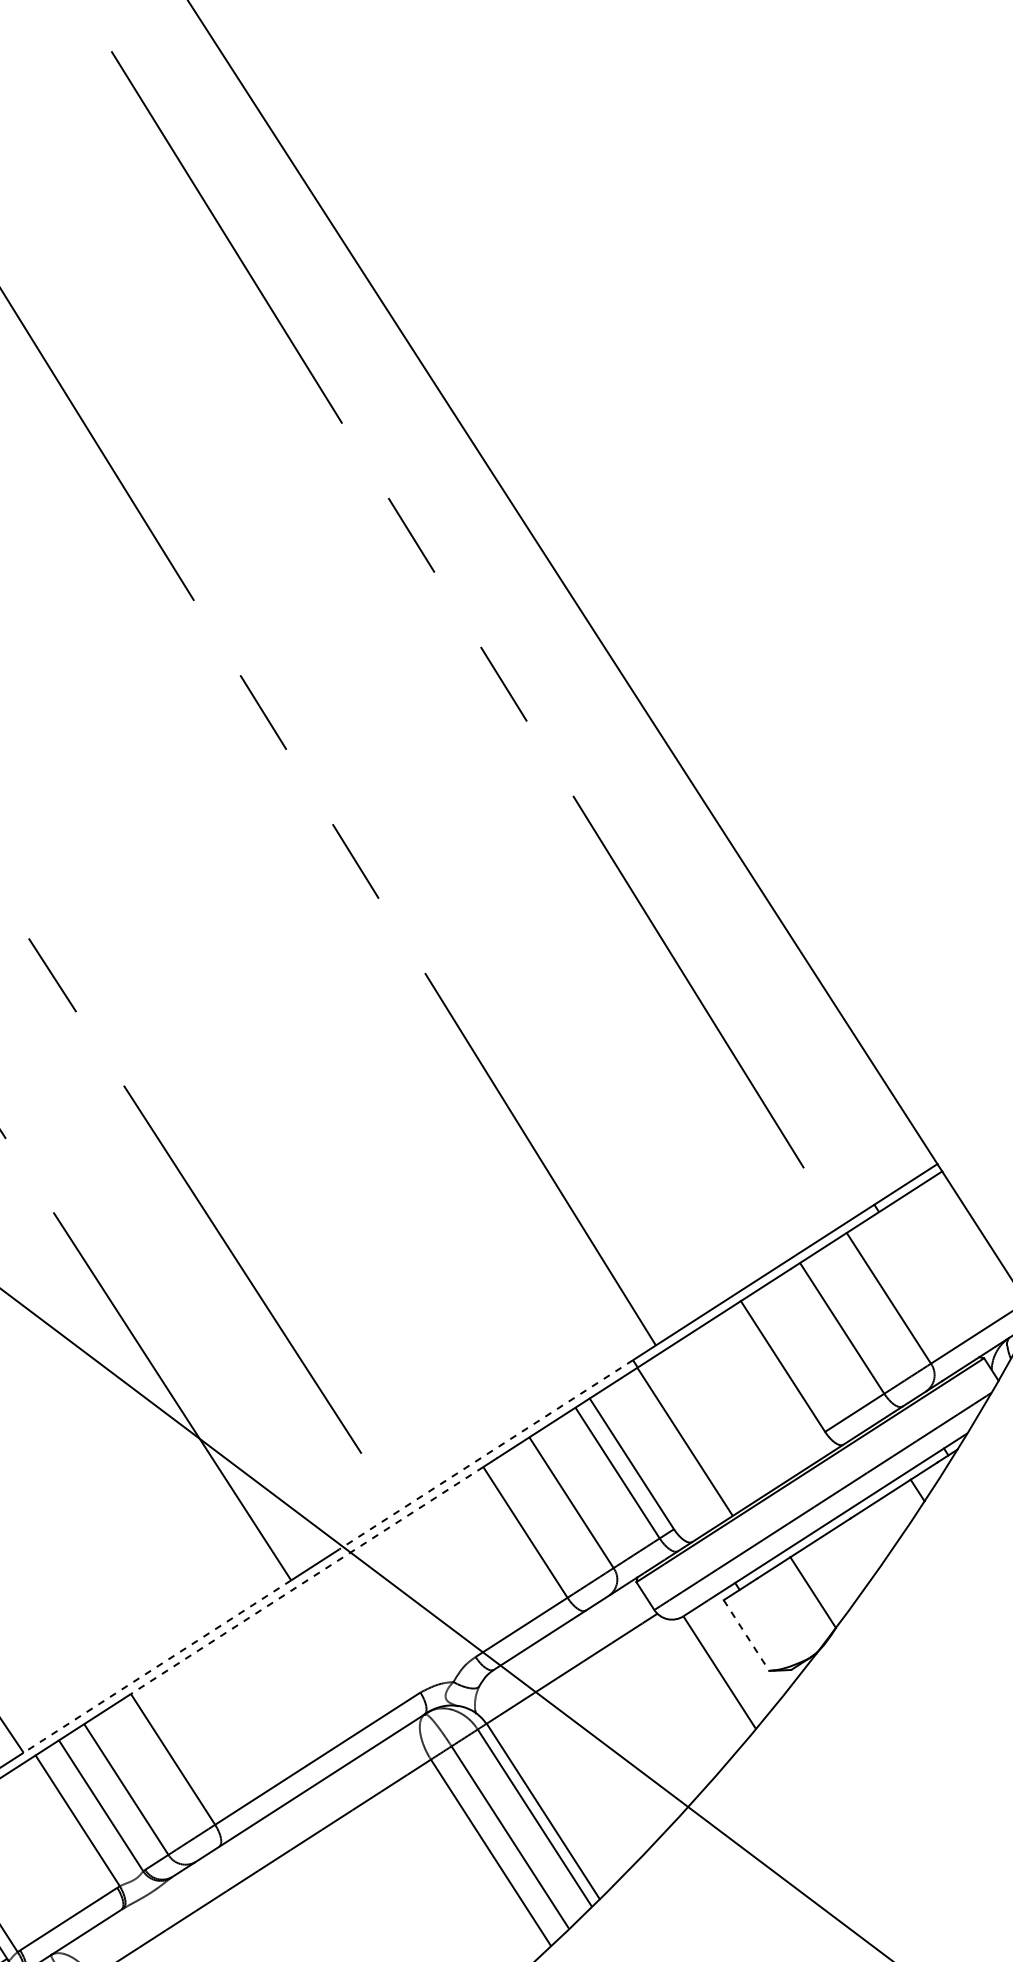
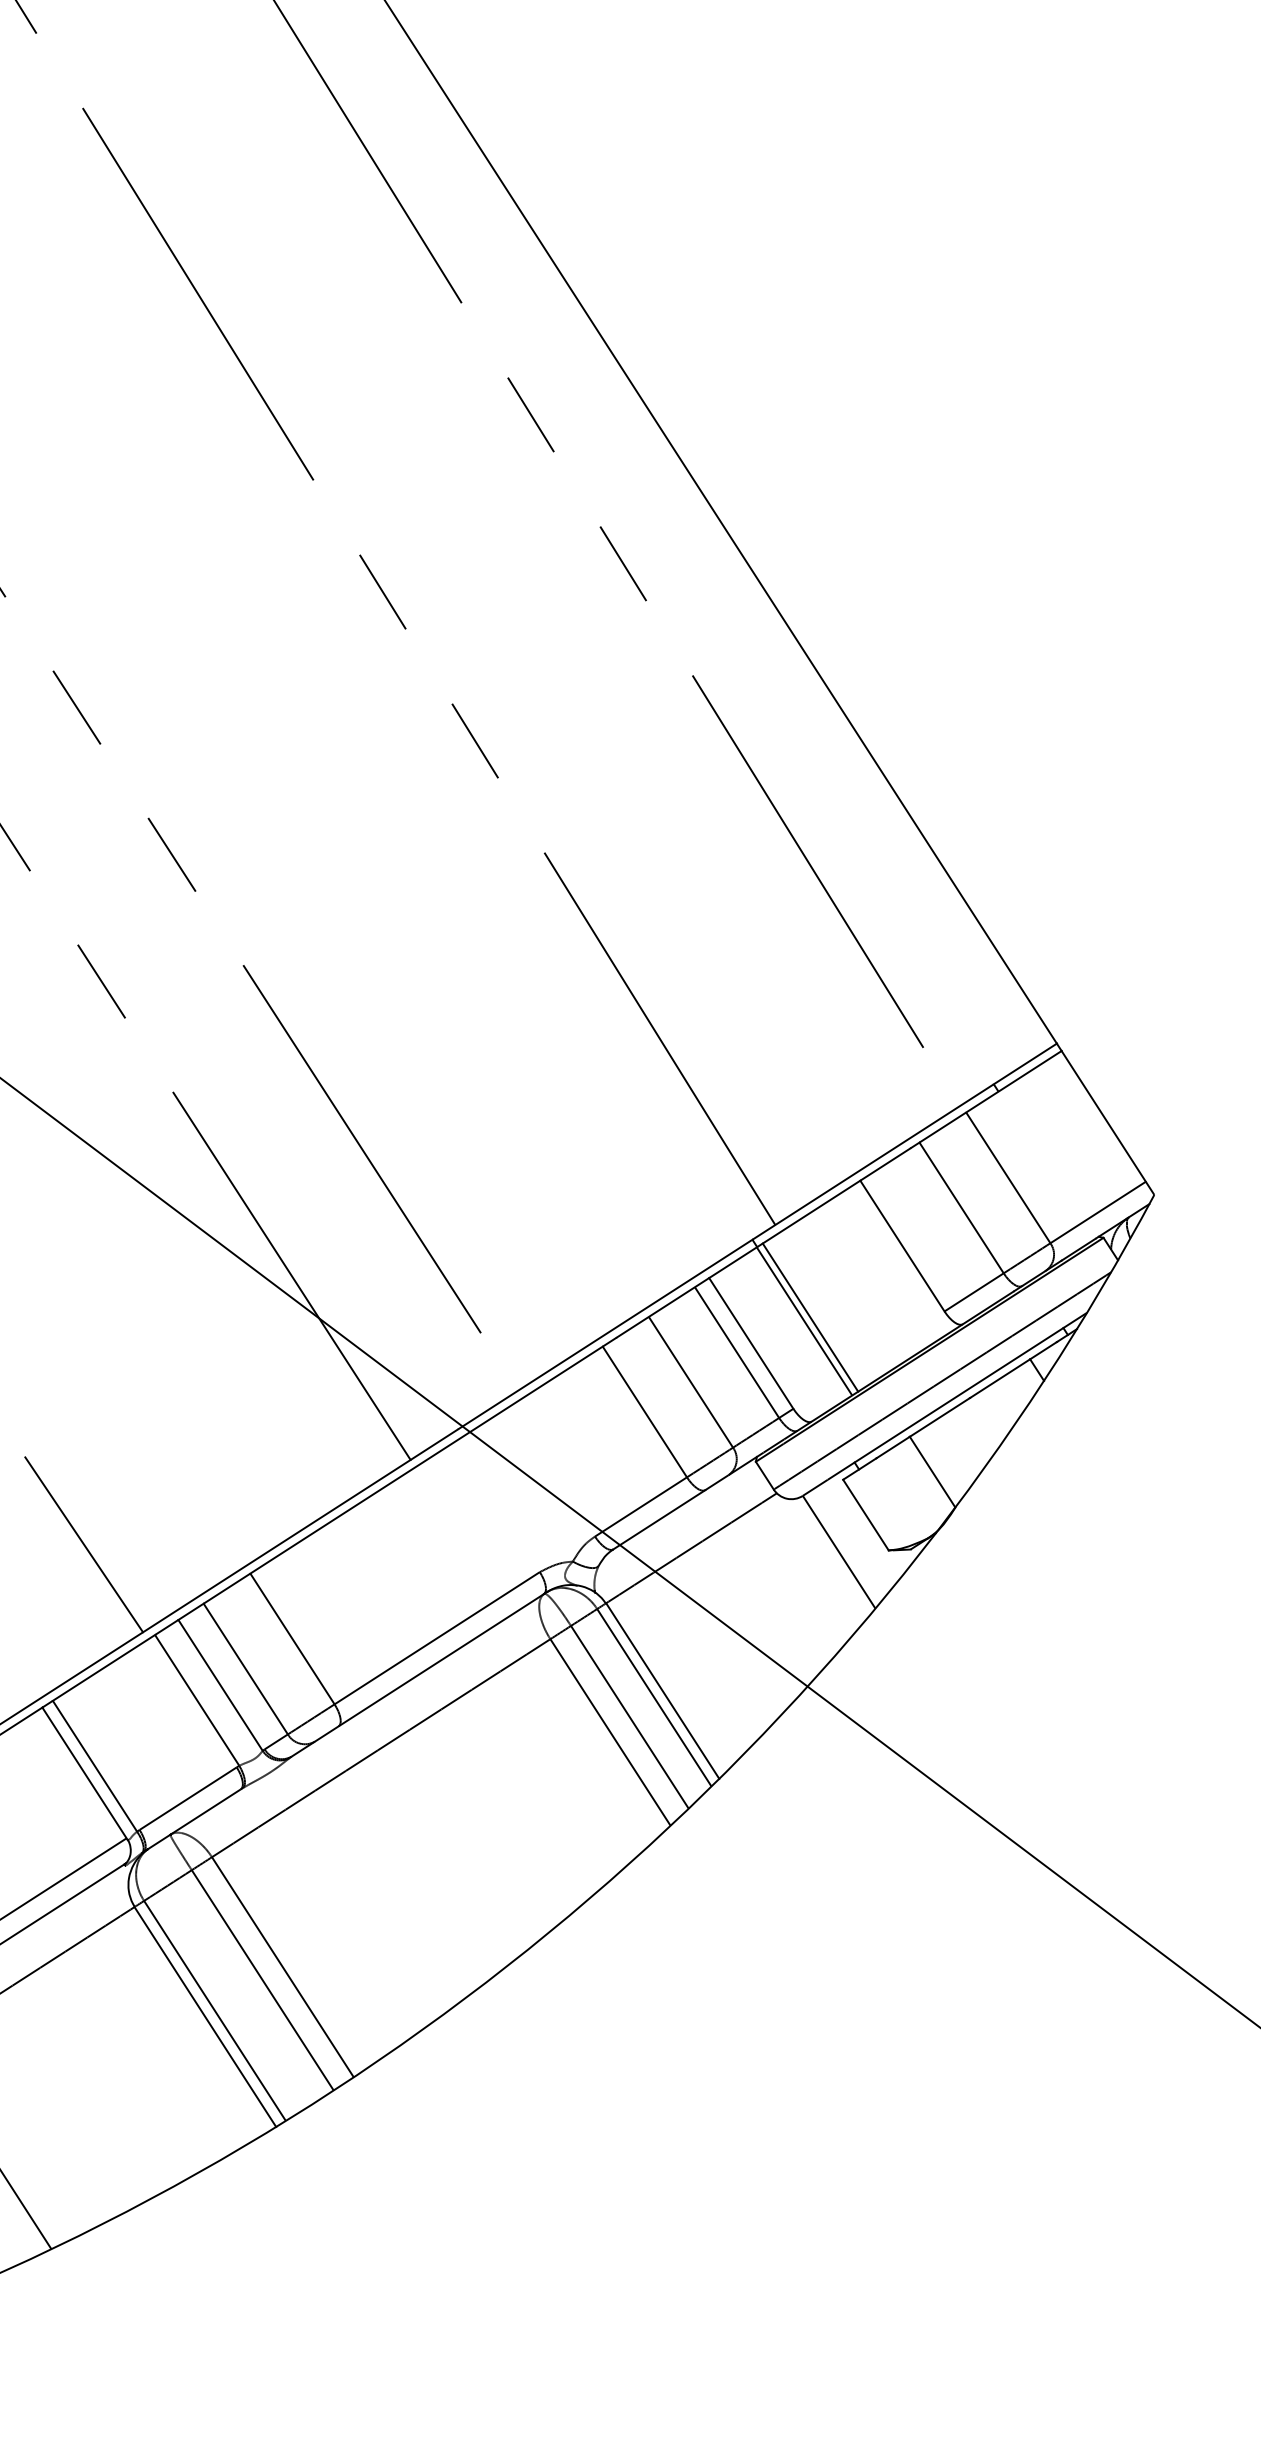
line: (691, 1437) -> (810, 1317), added
line: (486, 1454) -> (605, 1334), dashed -> solid
line: (307, 1580) -> (426, 1460), dashed -> solid
line: (747, 1635) -> (866, 1515), dashed -> solid
line: (157, 1666) -> (276, 1546), dashed -> solid

